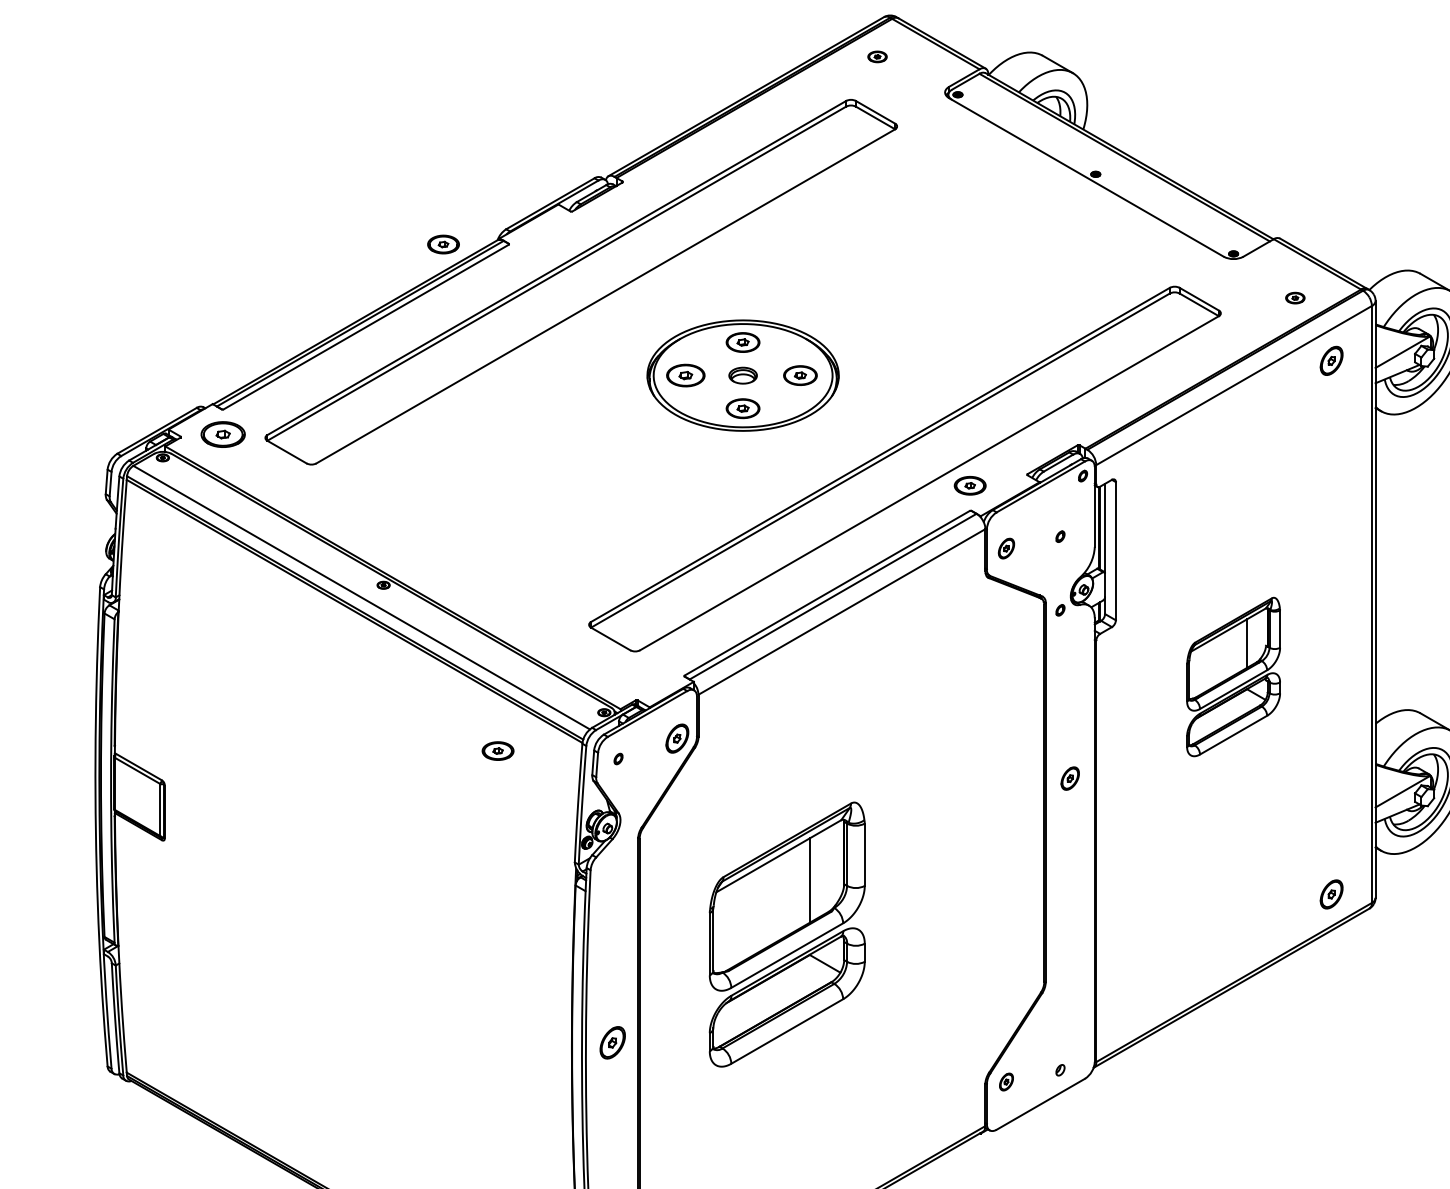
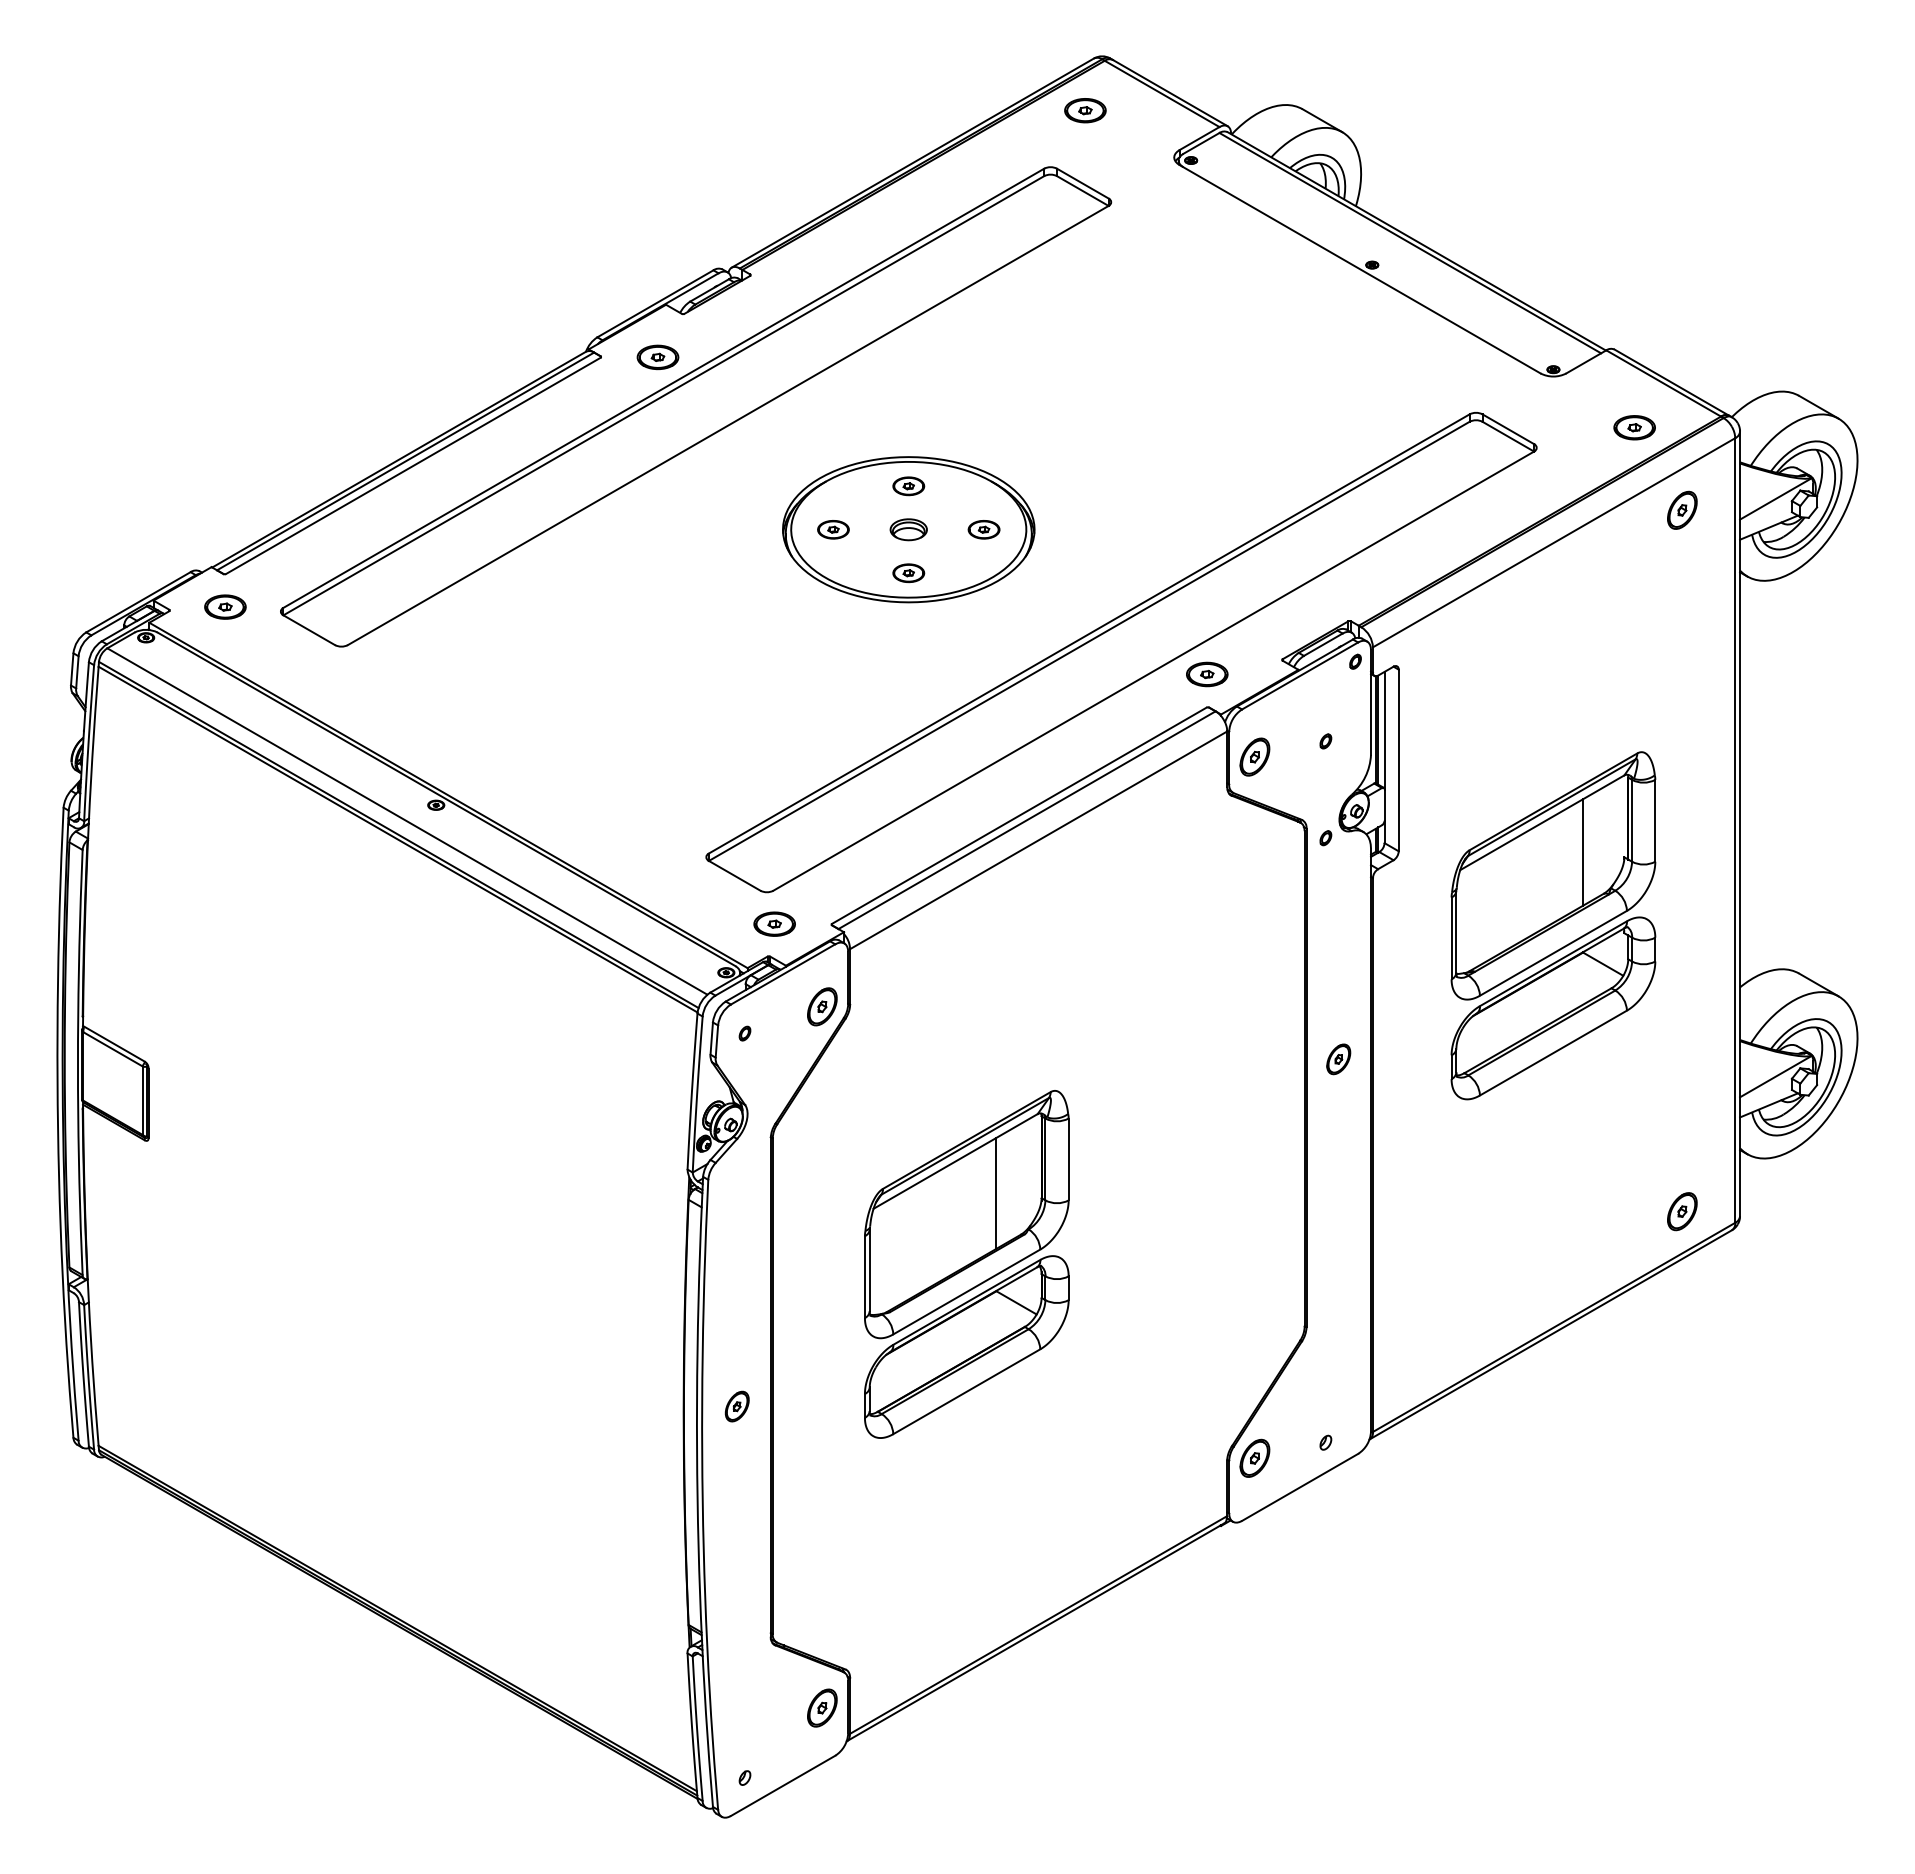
part: (877, 56) -> (1085, 110), size x1.67
part: (443, 244) -> (657, 357), moved
part: (1295, 297) -> (1634, 427), size x1.67
part: (742, 342) -> (908, 486), size x0.71
part: (685, 375) -> (833, 529), size x0.62
part: (799, 375) -> (983, 529), size x0.71
part: (742, 408) -> (908, 573), size x0.71
part: (223, 434) -> (225, 606), size x0.71
part: (1006, 548) -> (1254, 756), size x1.43
part: (1233, 676) -> (1553, 925), size x1.67
part: (497, 750) -> (774, 923), moved
part: (612, 1042) -> (736, 1406), size x0.71
part: (1006, 1081) -> (1254, 1457), size x1.67

